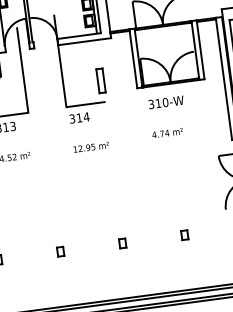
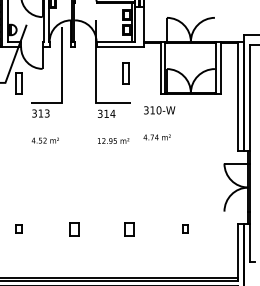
part: (100, 80) -> (125, 73), moved
part: (166, 107) -> (159, 114), moved
part: (122, 242) -> (129, 228), size x1.6
part: (60, 250) -> (74, 228), size x1.6

